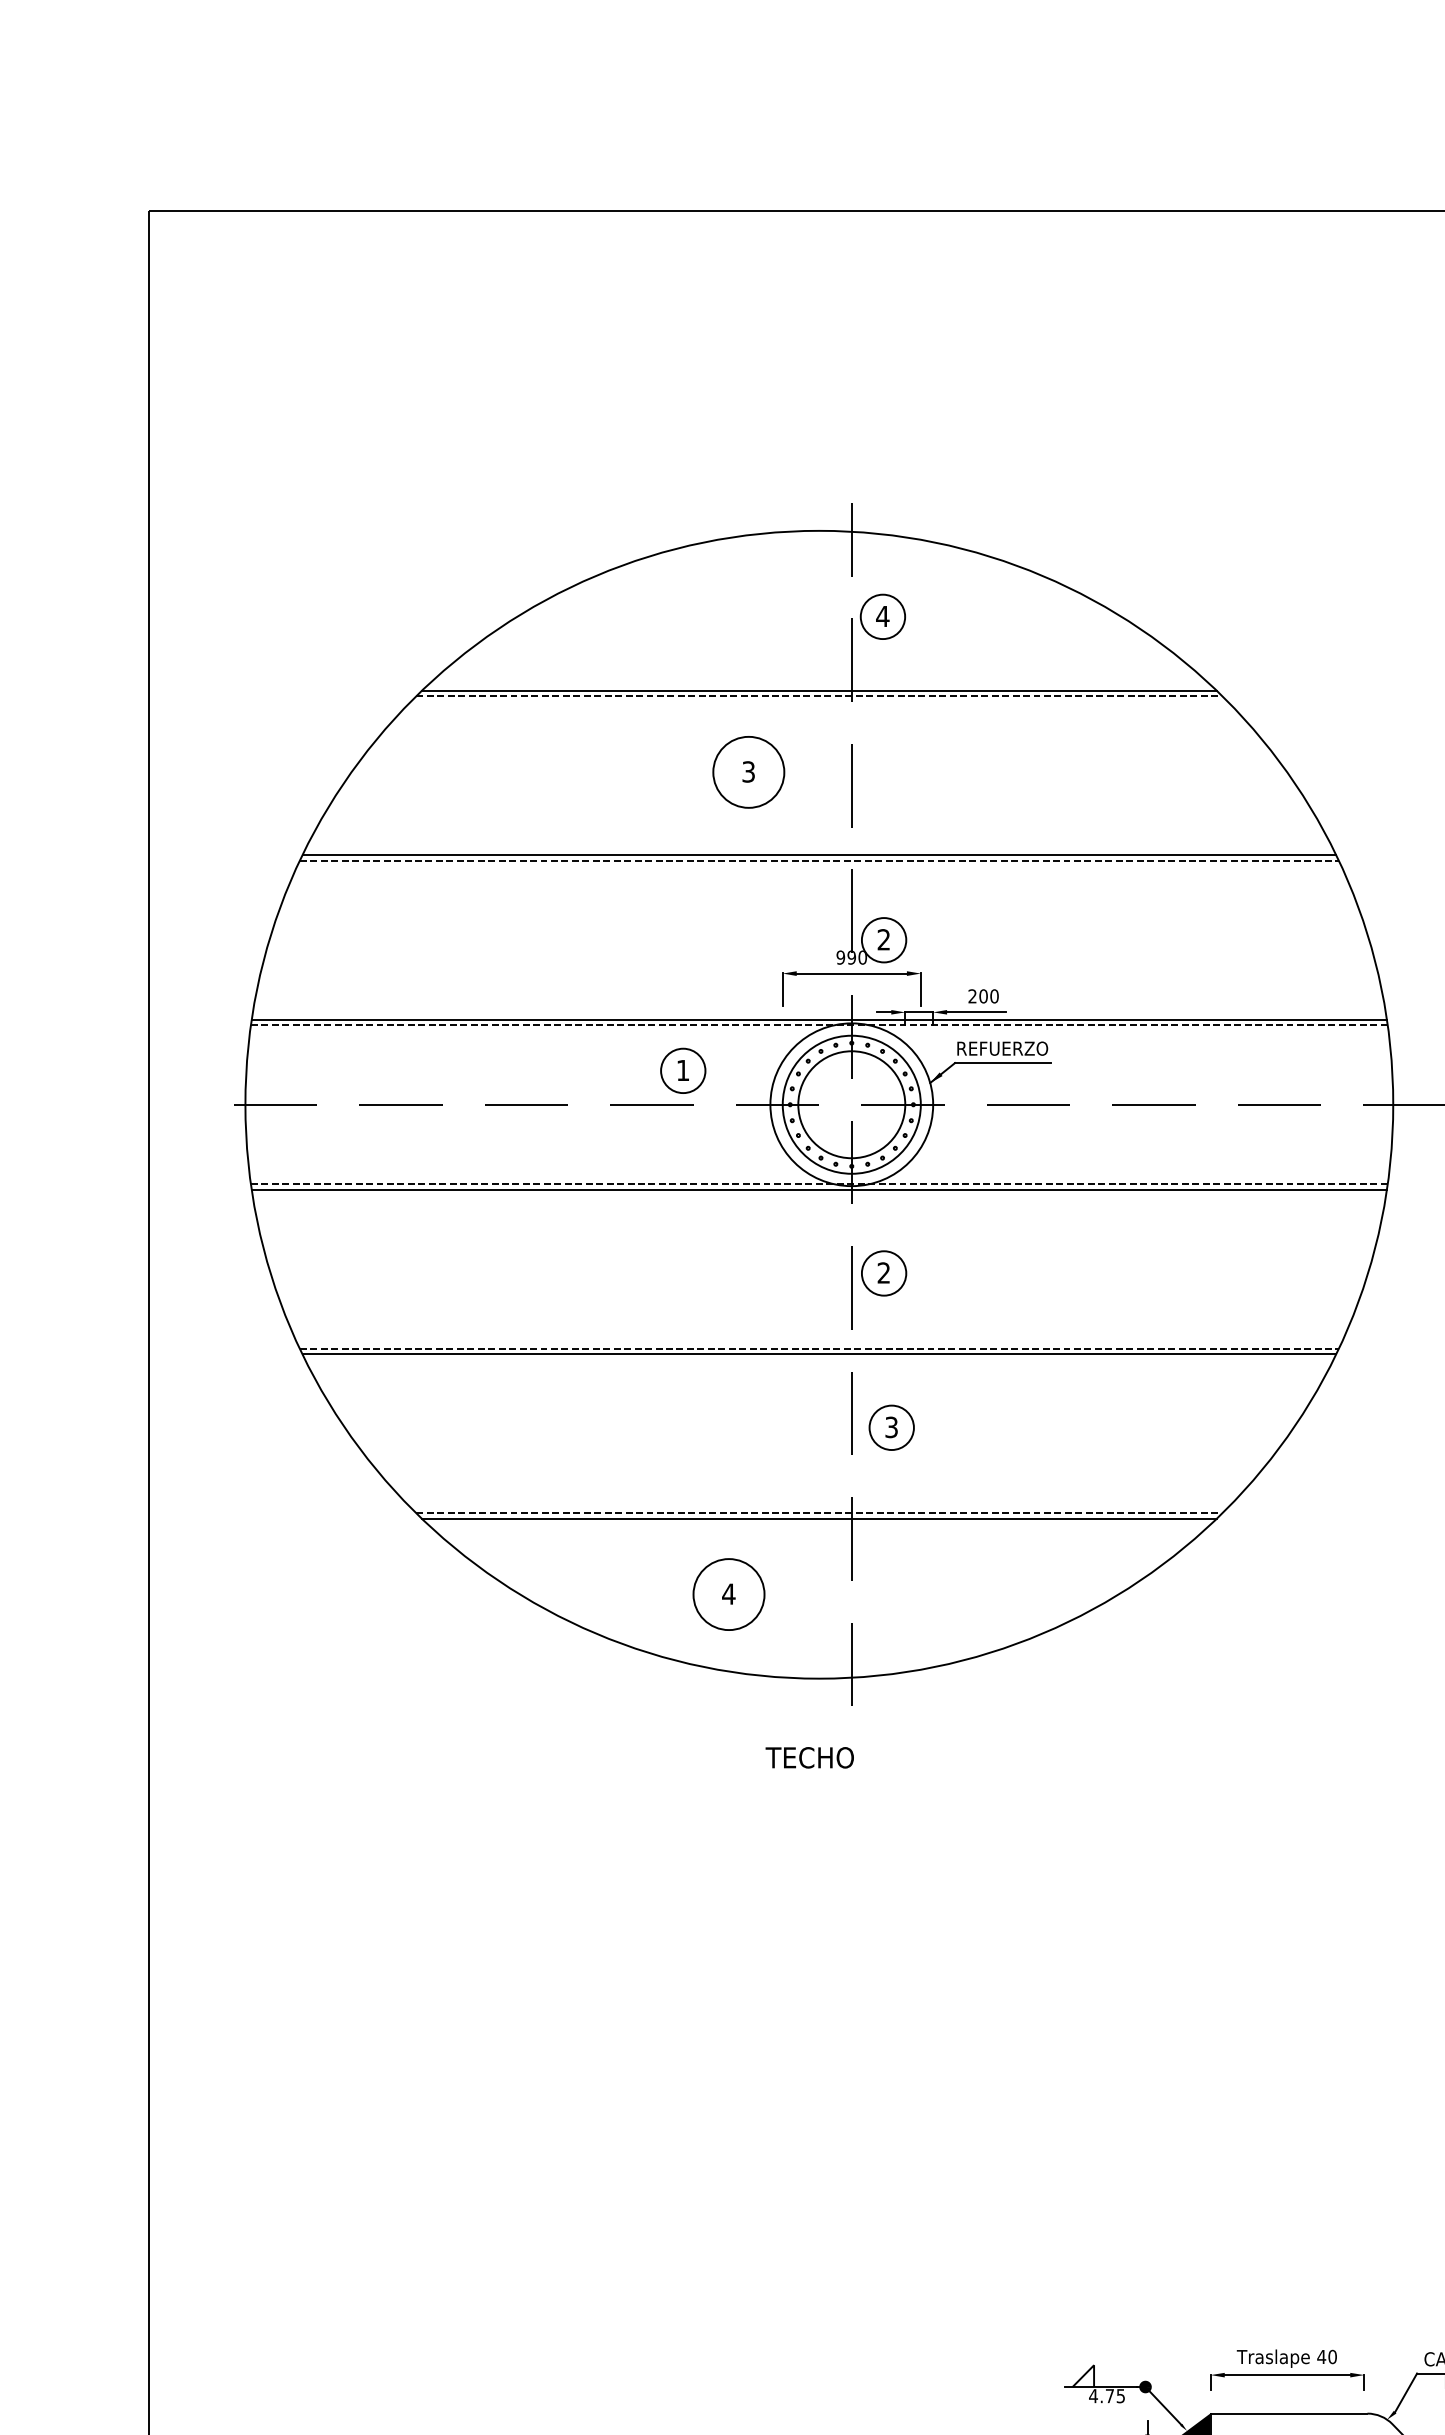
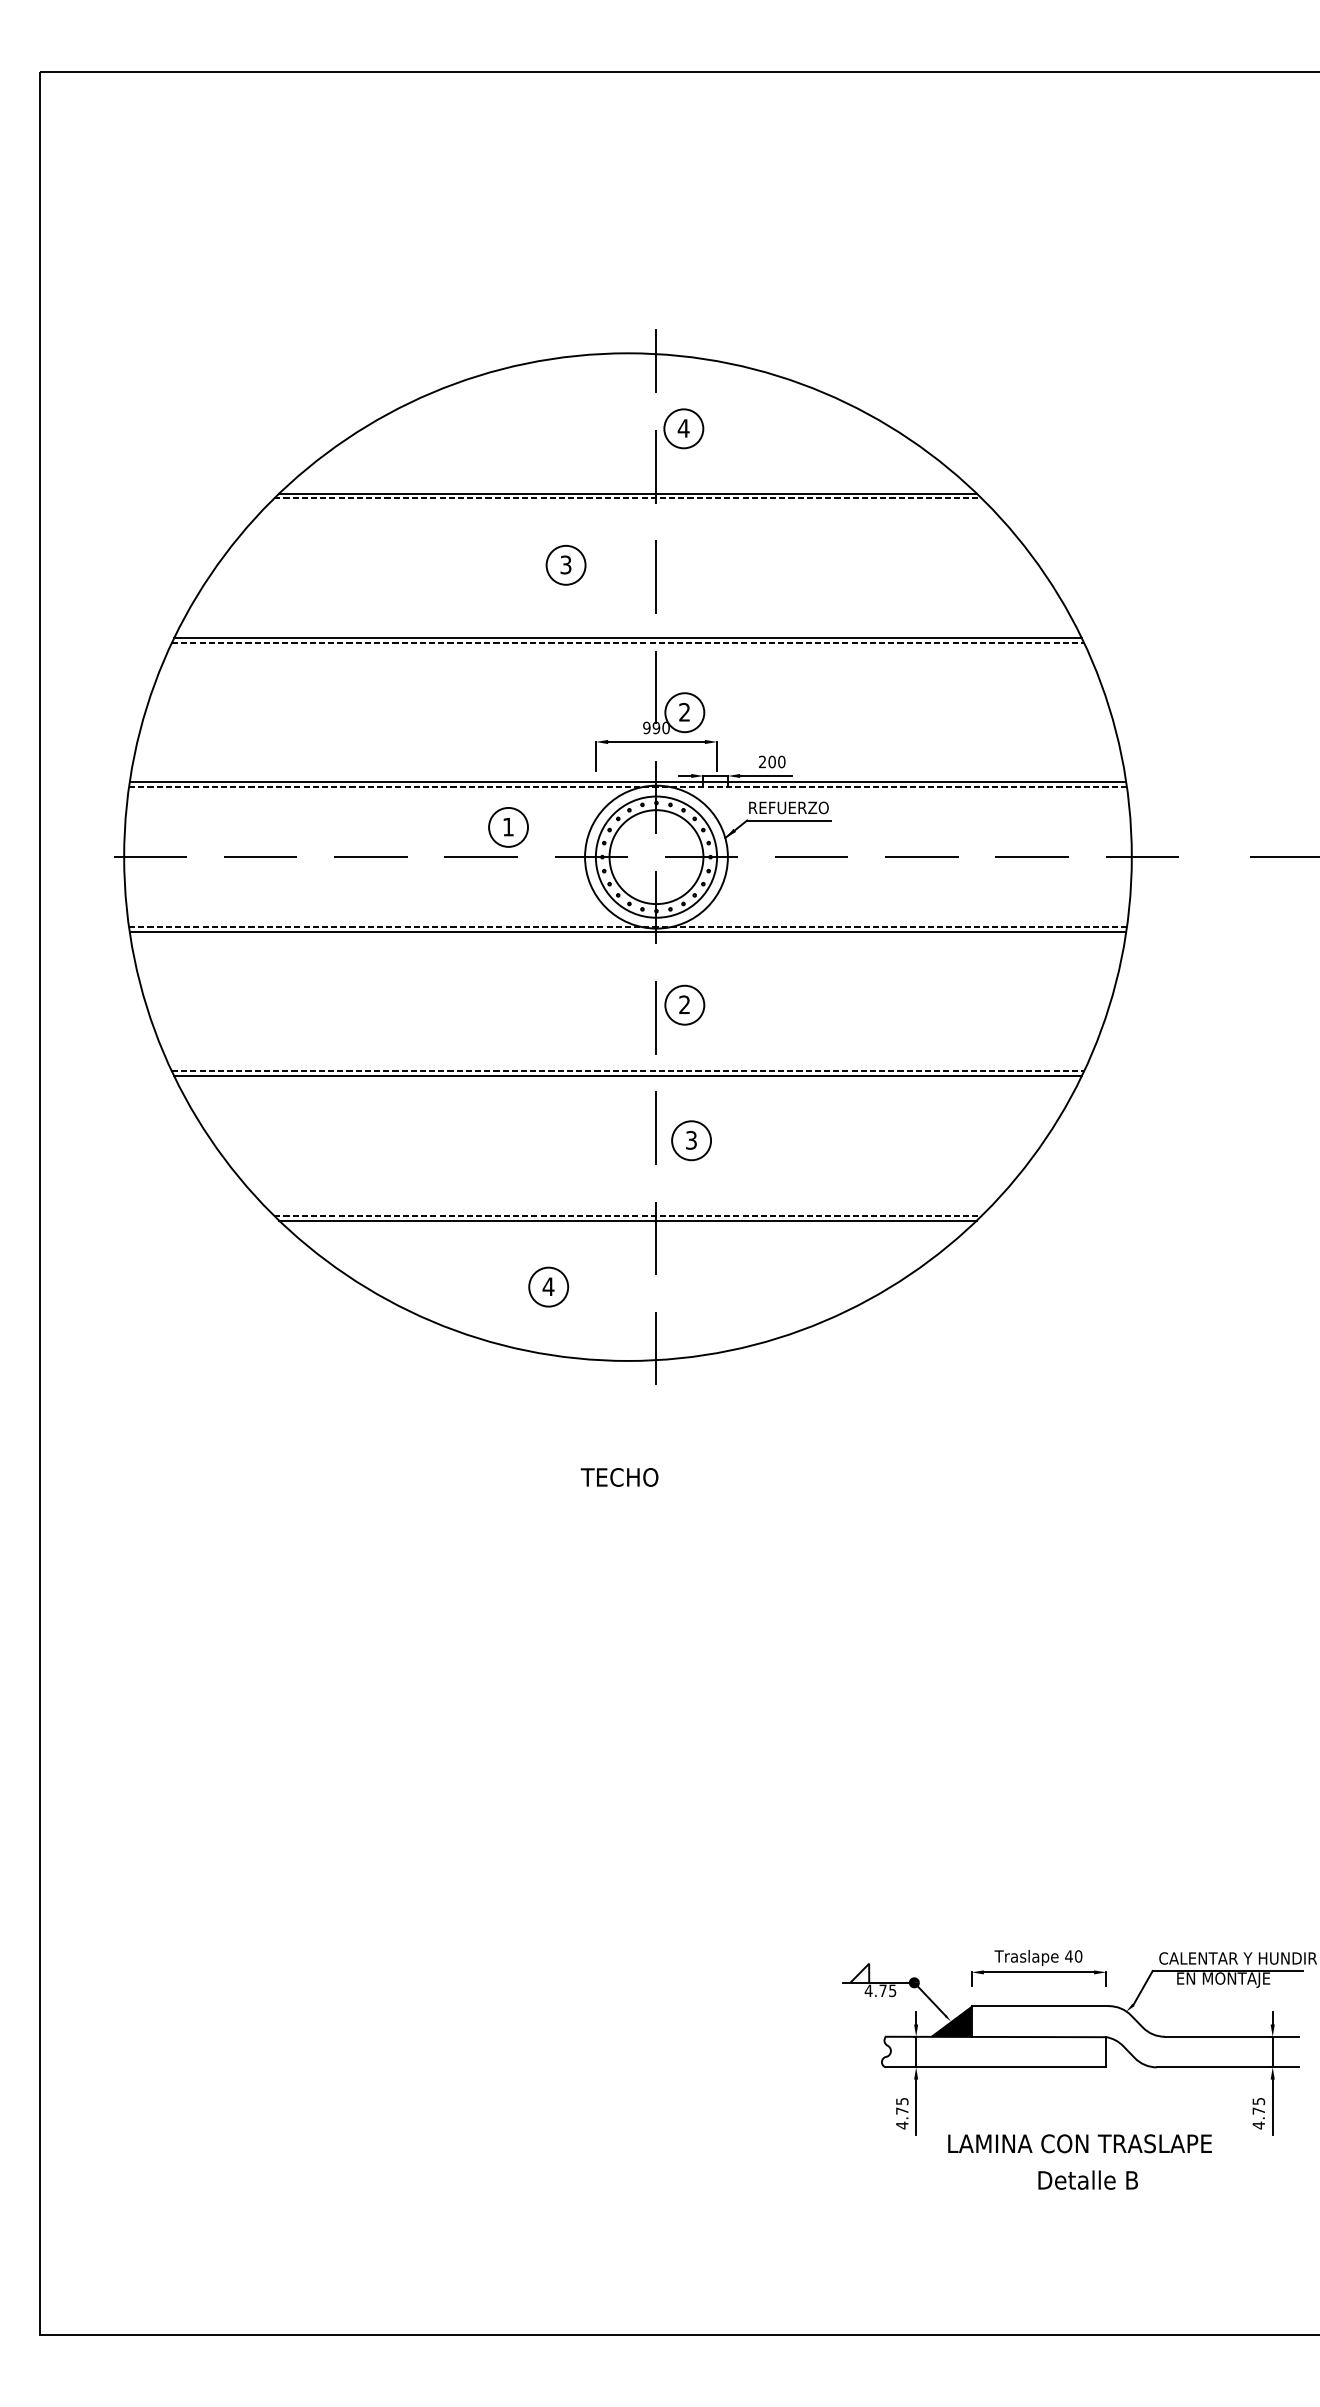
circle: (748, 771) -> (565, 564), size x0.62
circle: (728, 1593) -> (548, 1286), size x0.62
text: (809, 1757) -> (619, 1477), moved

